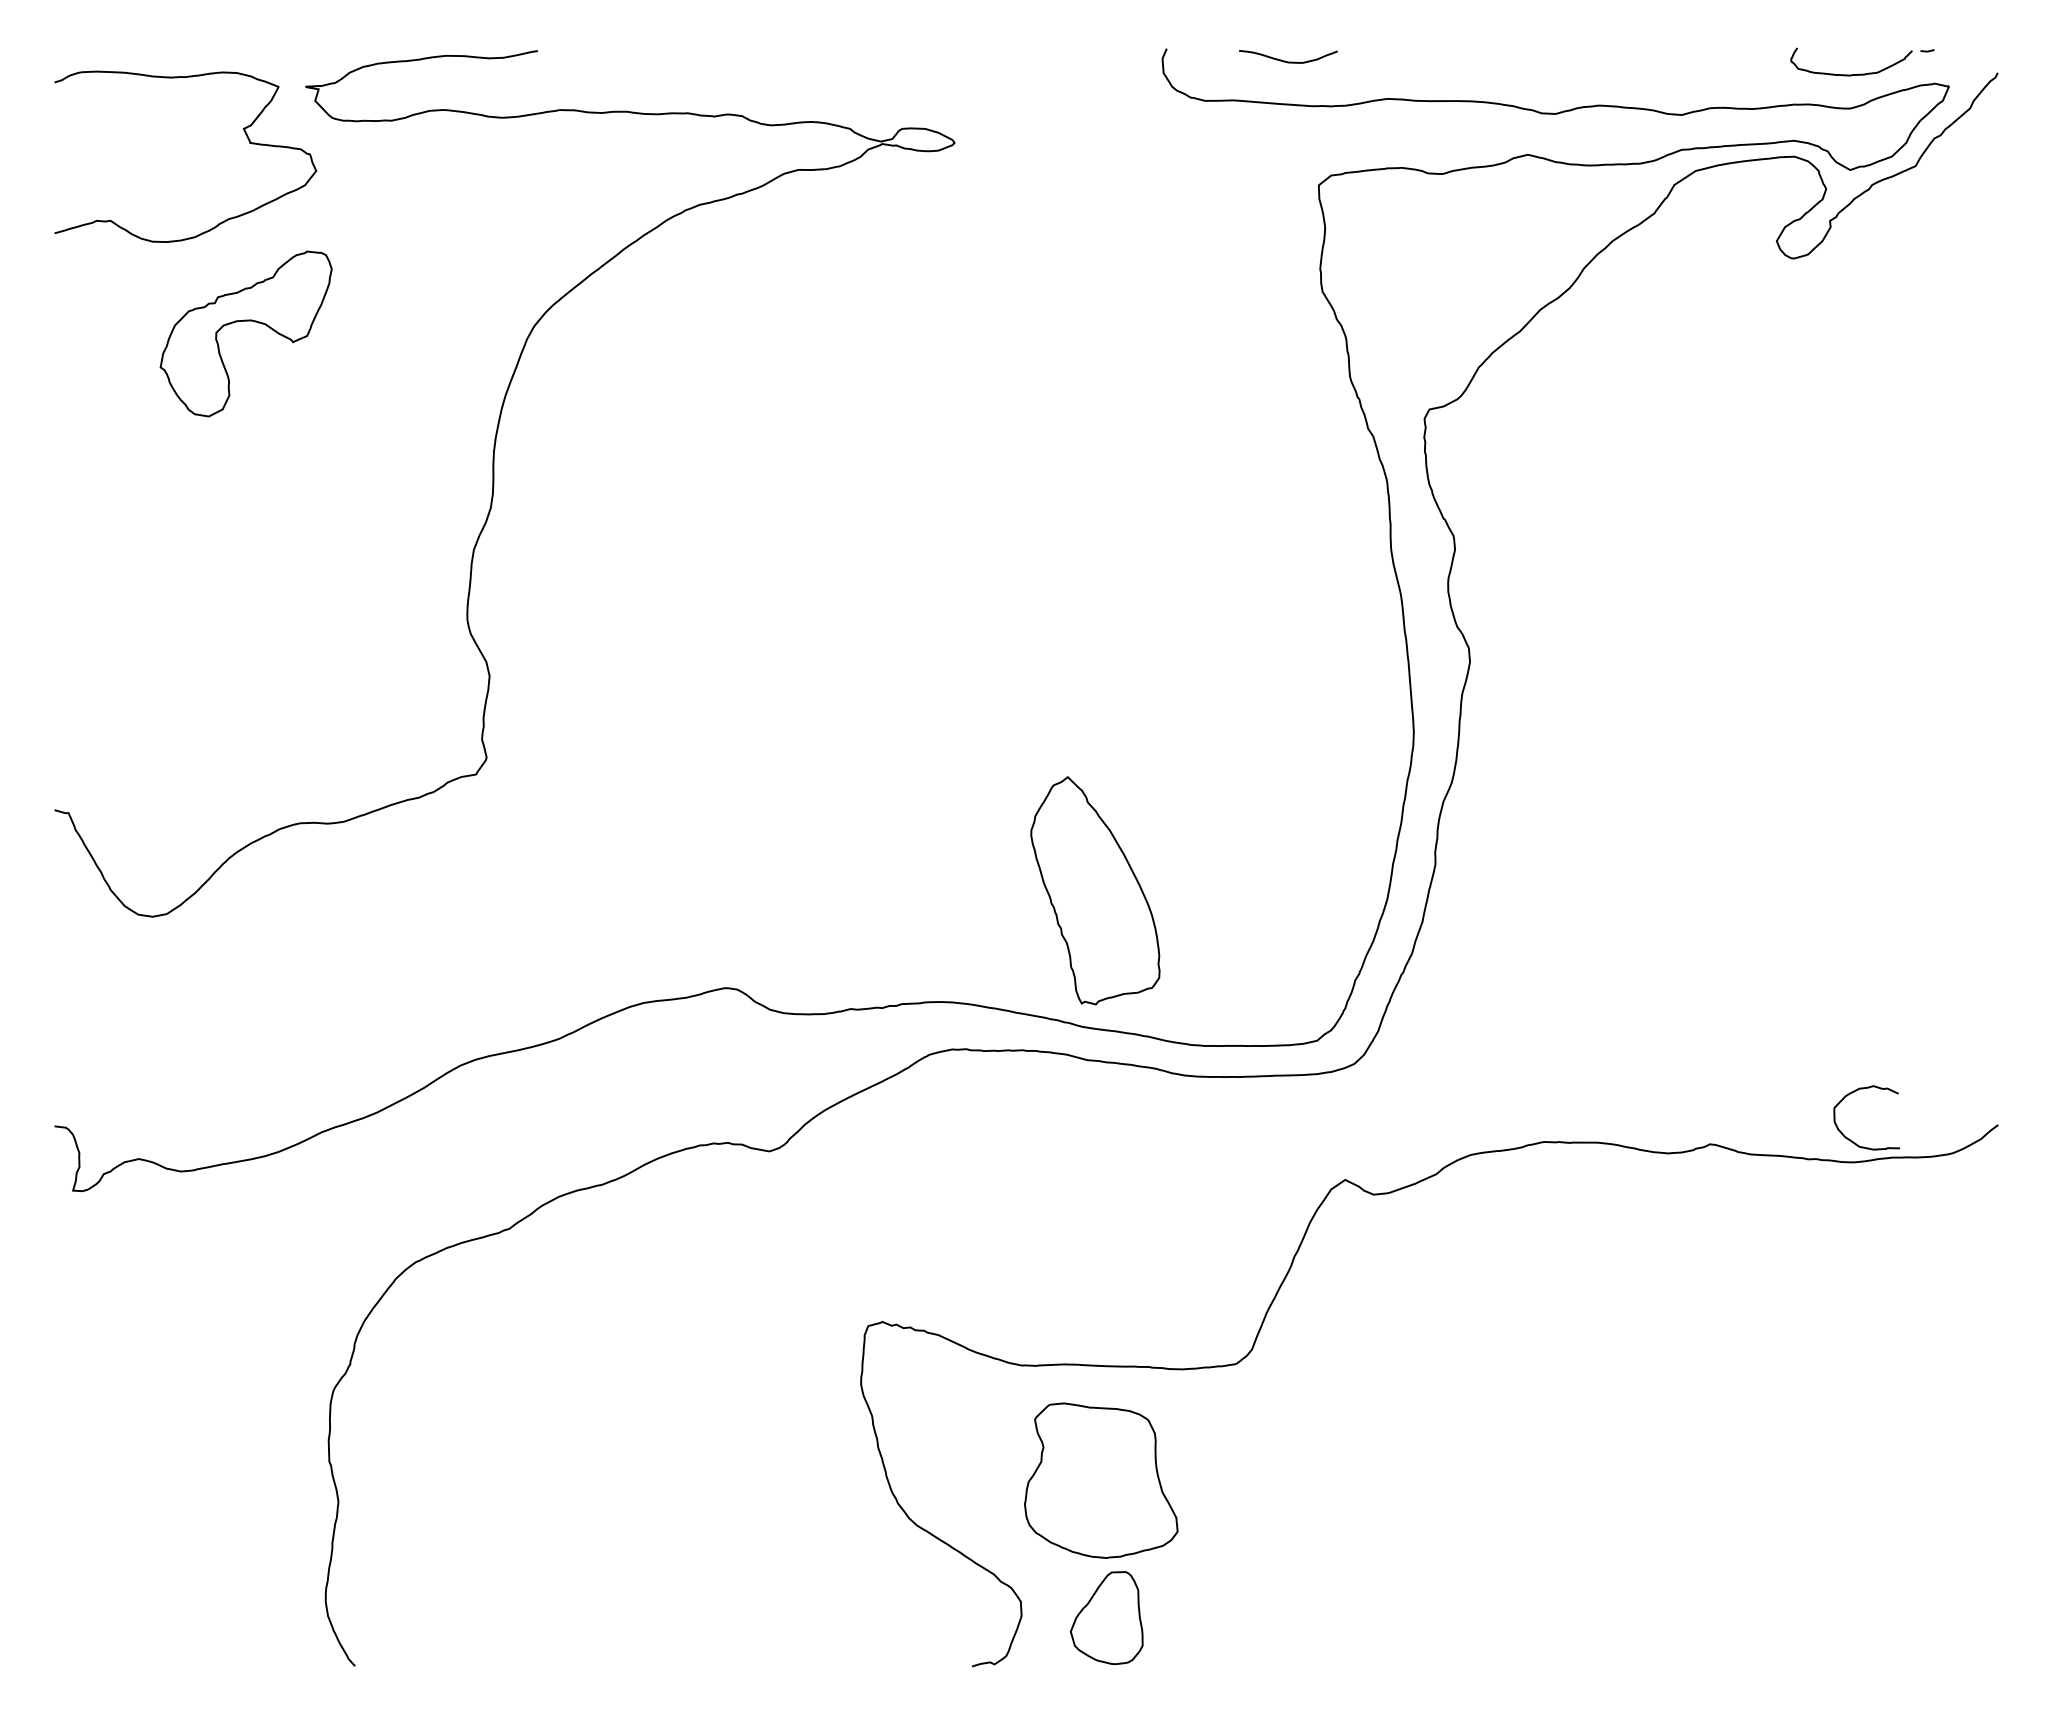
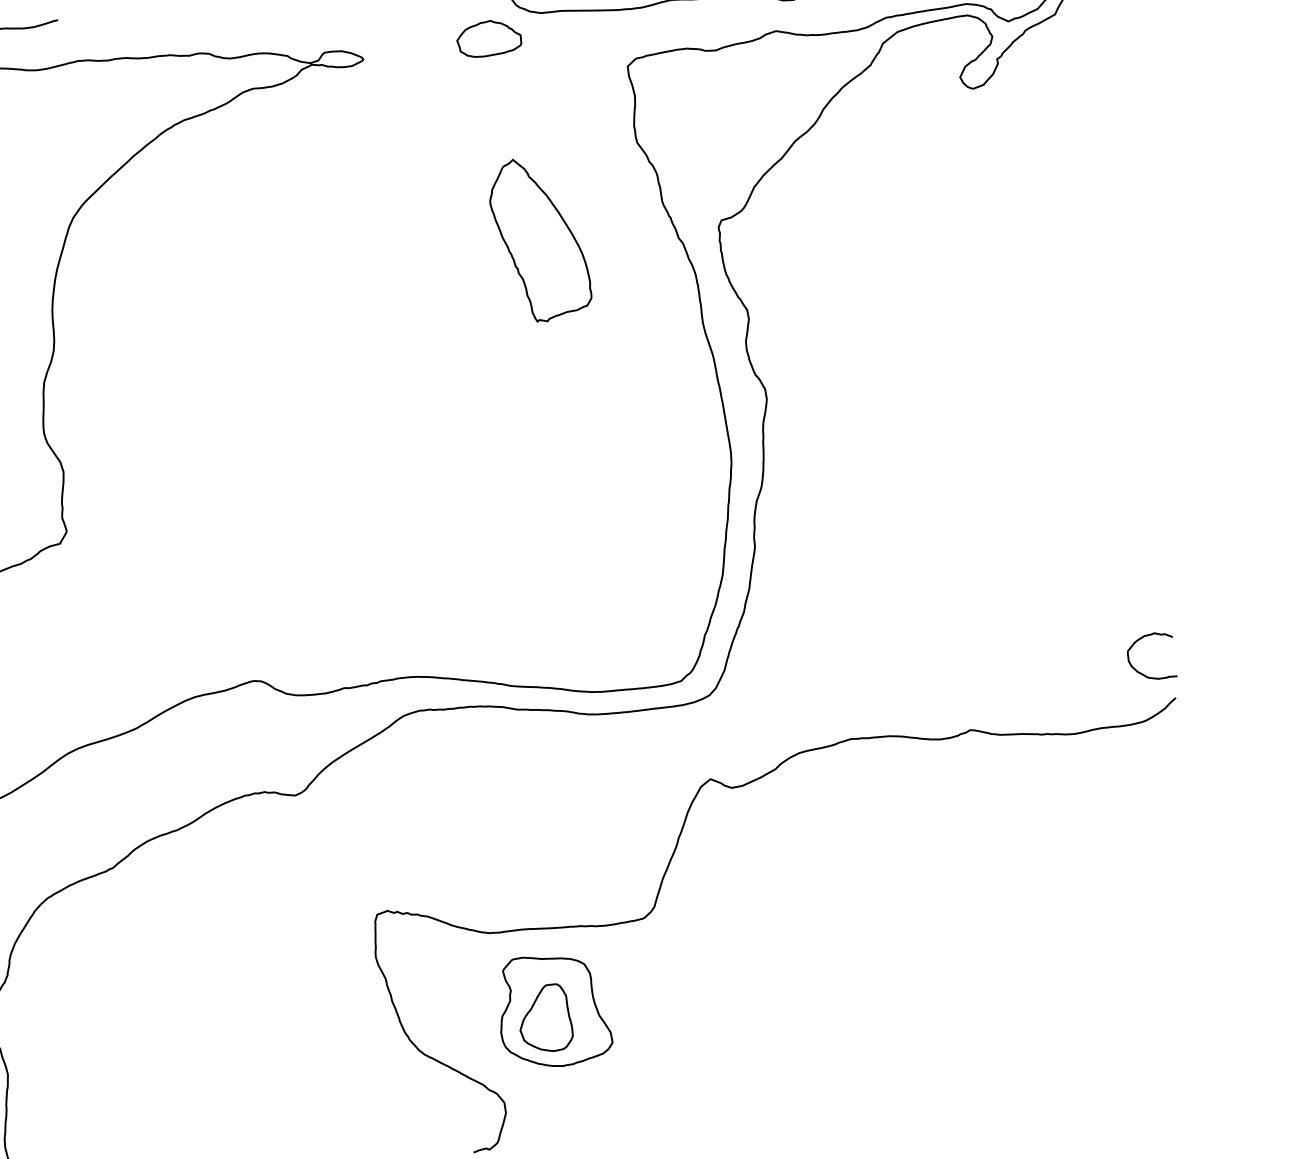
part: (1130, 129) -> (488, 38), added
part: (1095, 890) -> (540, 239), moved
curve: (1852, 1140) -> (1142, 673), moved
part: (1106, 1617) -> (545, 1018), moved

